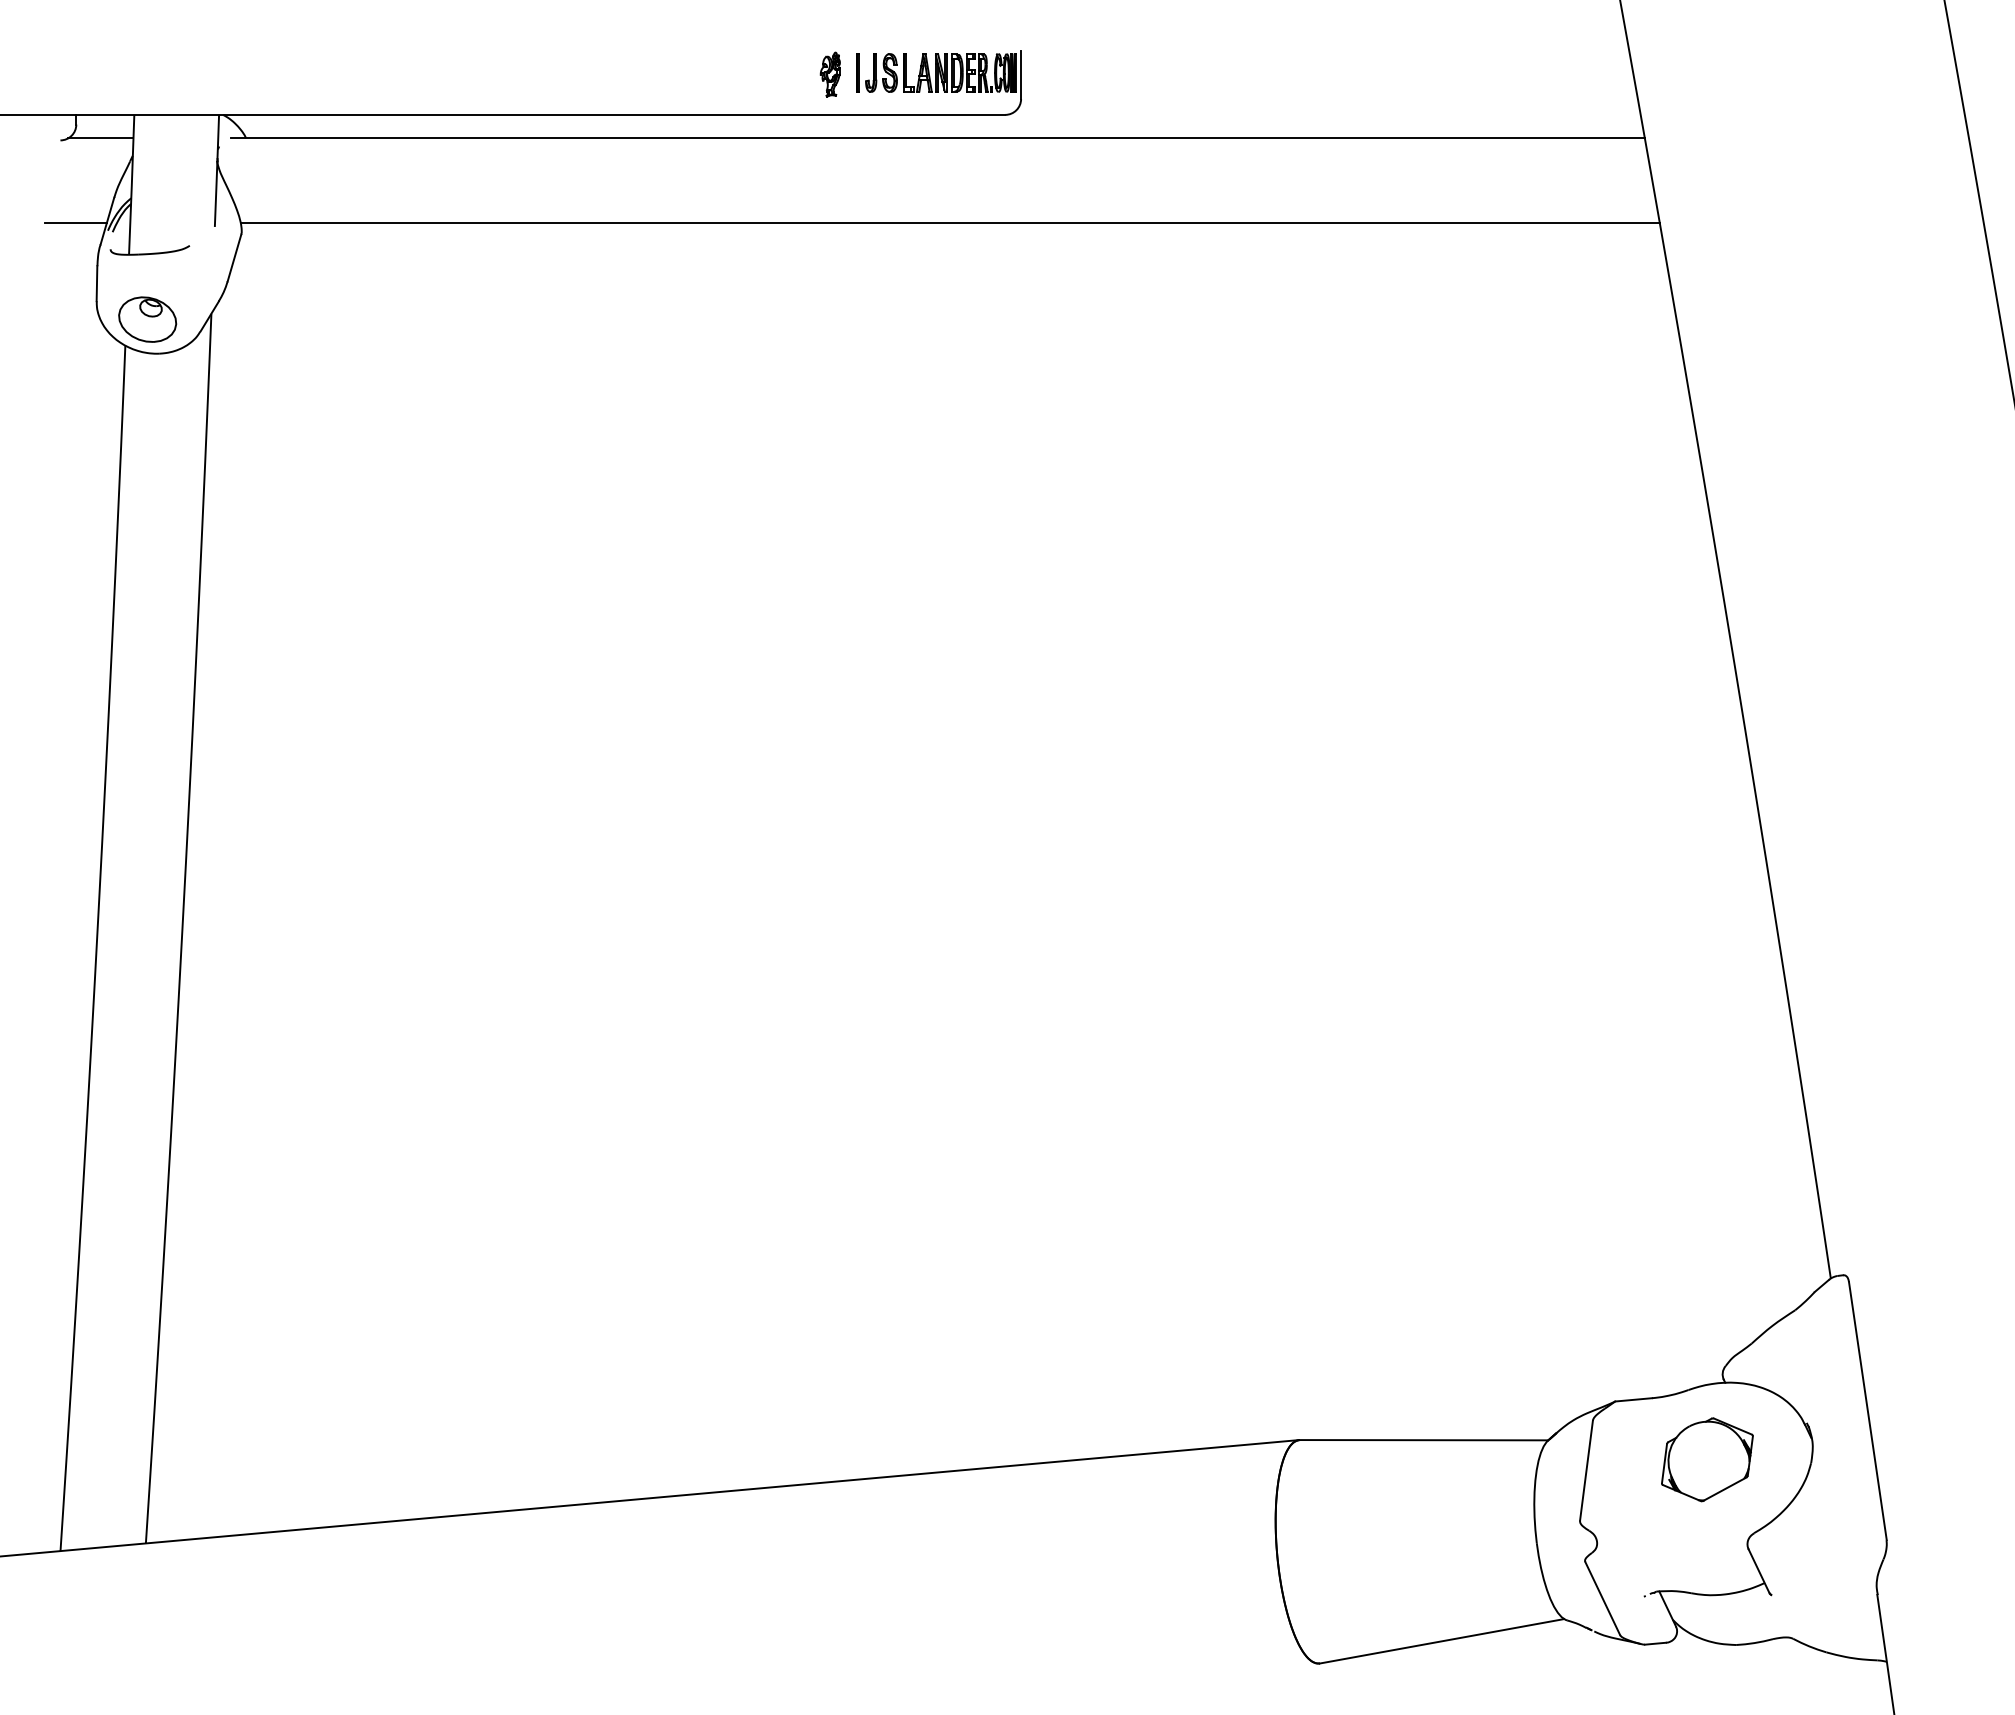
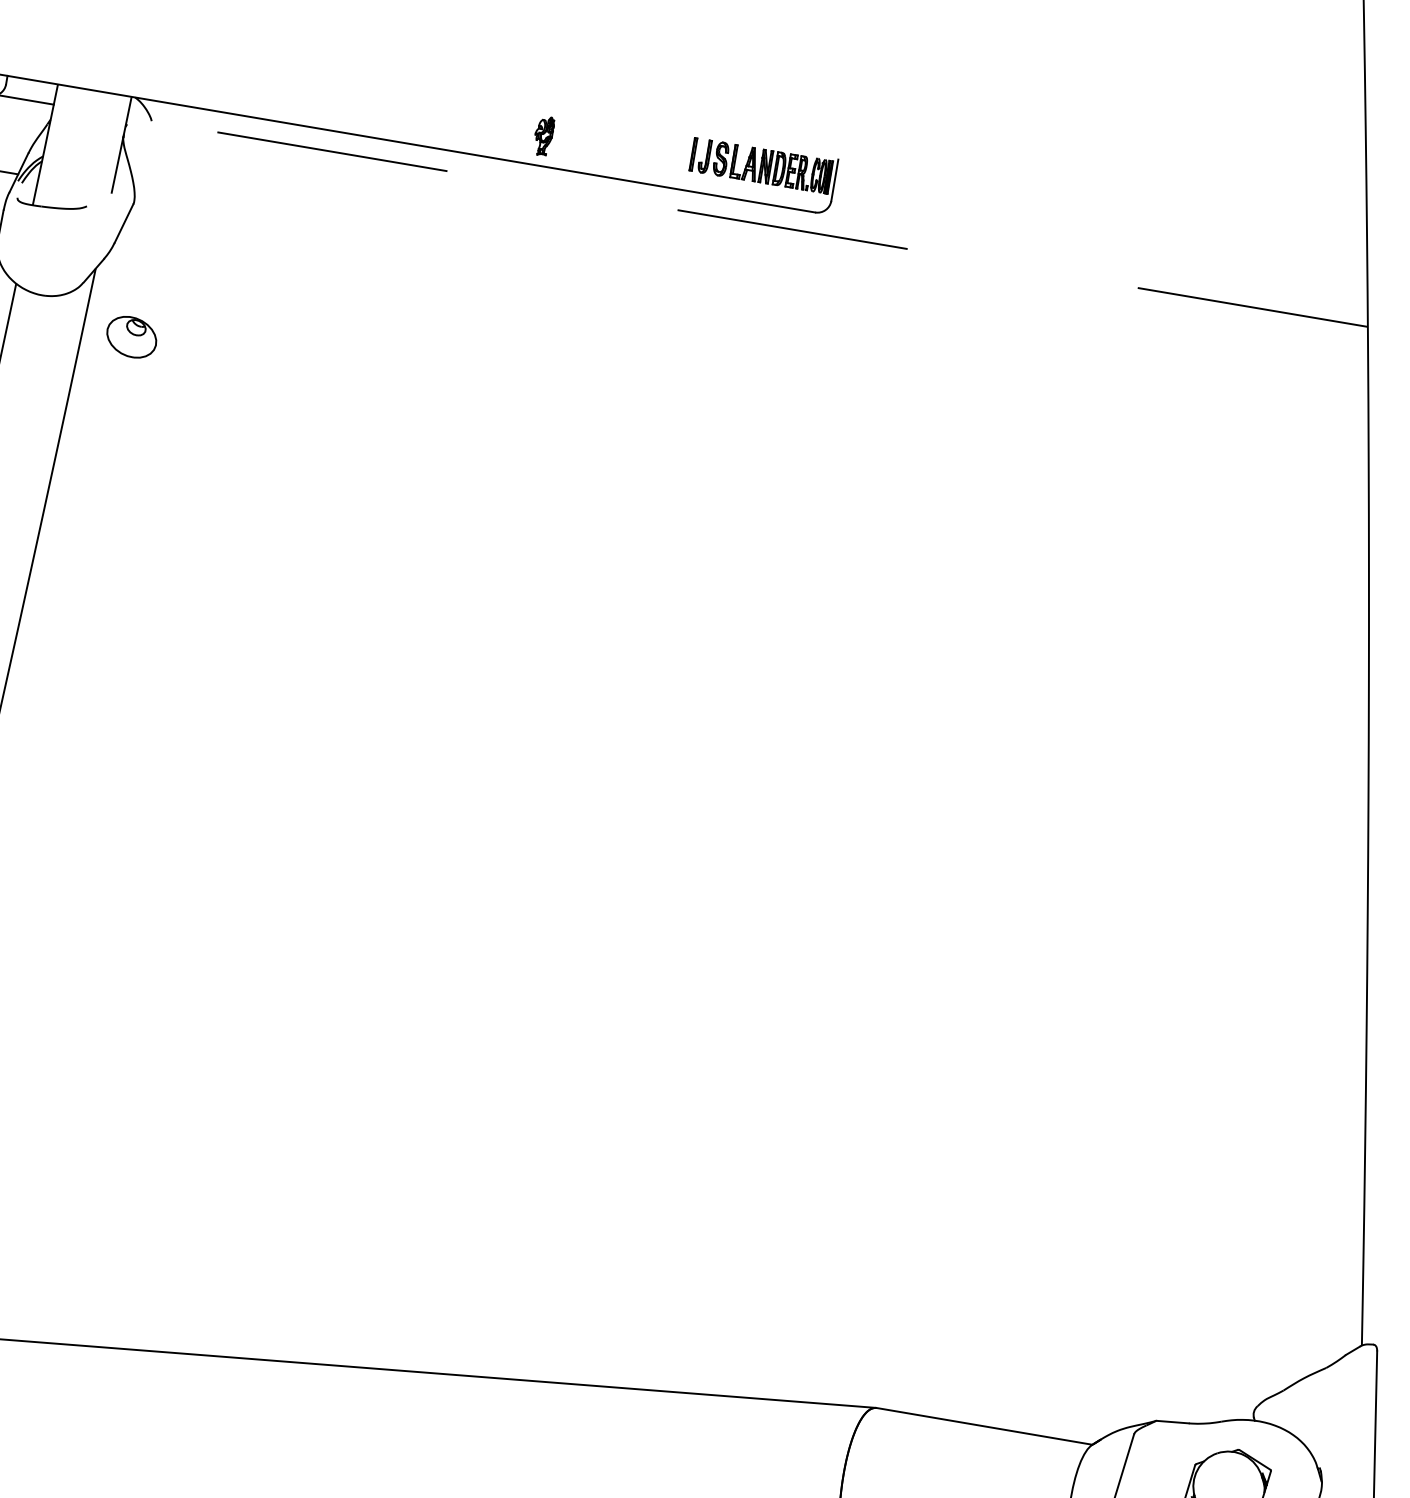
part: (829, 74) -> (543, 135), moved
line: (938, 138) -> (753, 223), solid -> dashed
line: (949, 223) -> (750, 298), removed
part: (147, 319) -> (131, 337), moved

